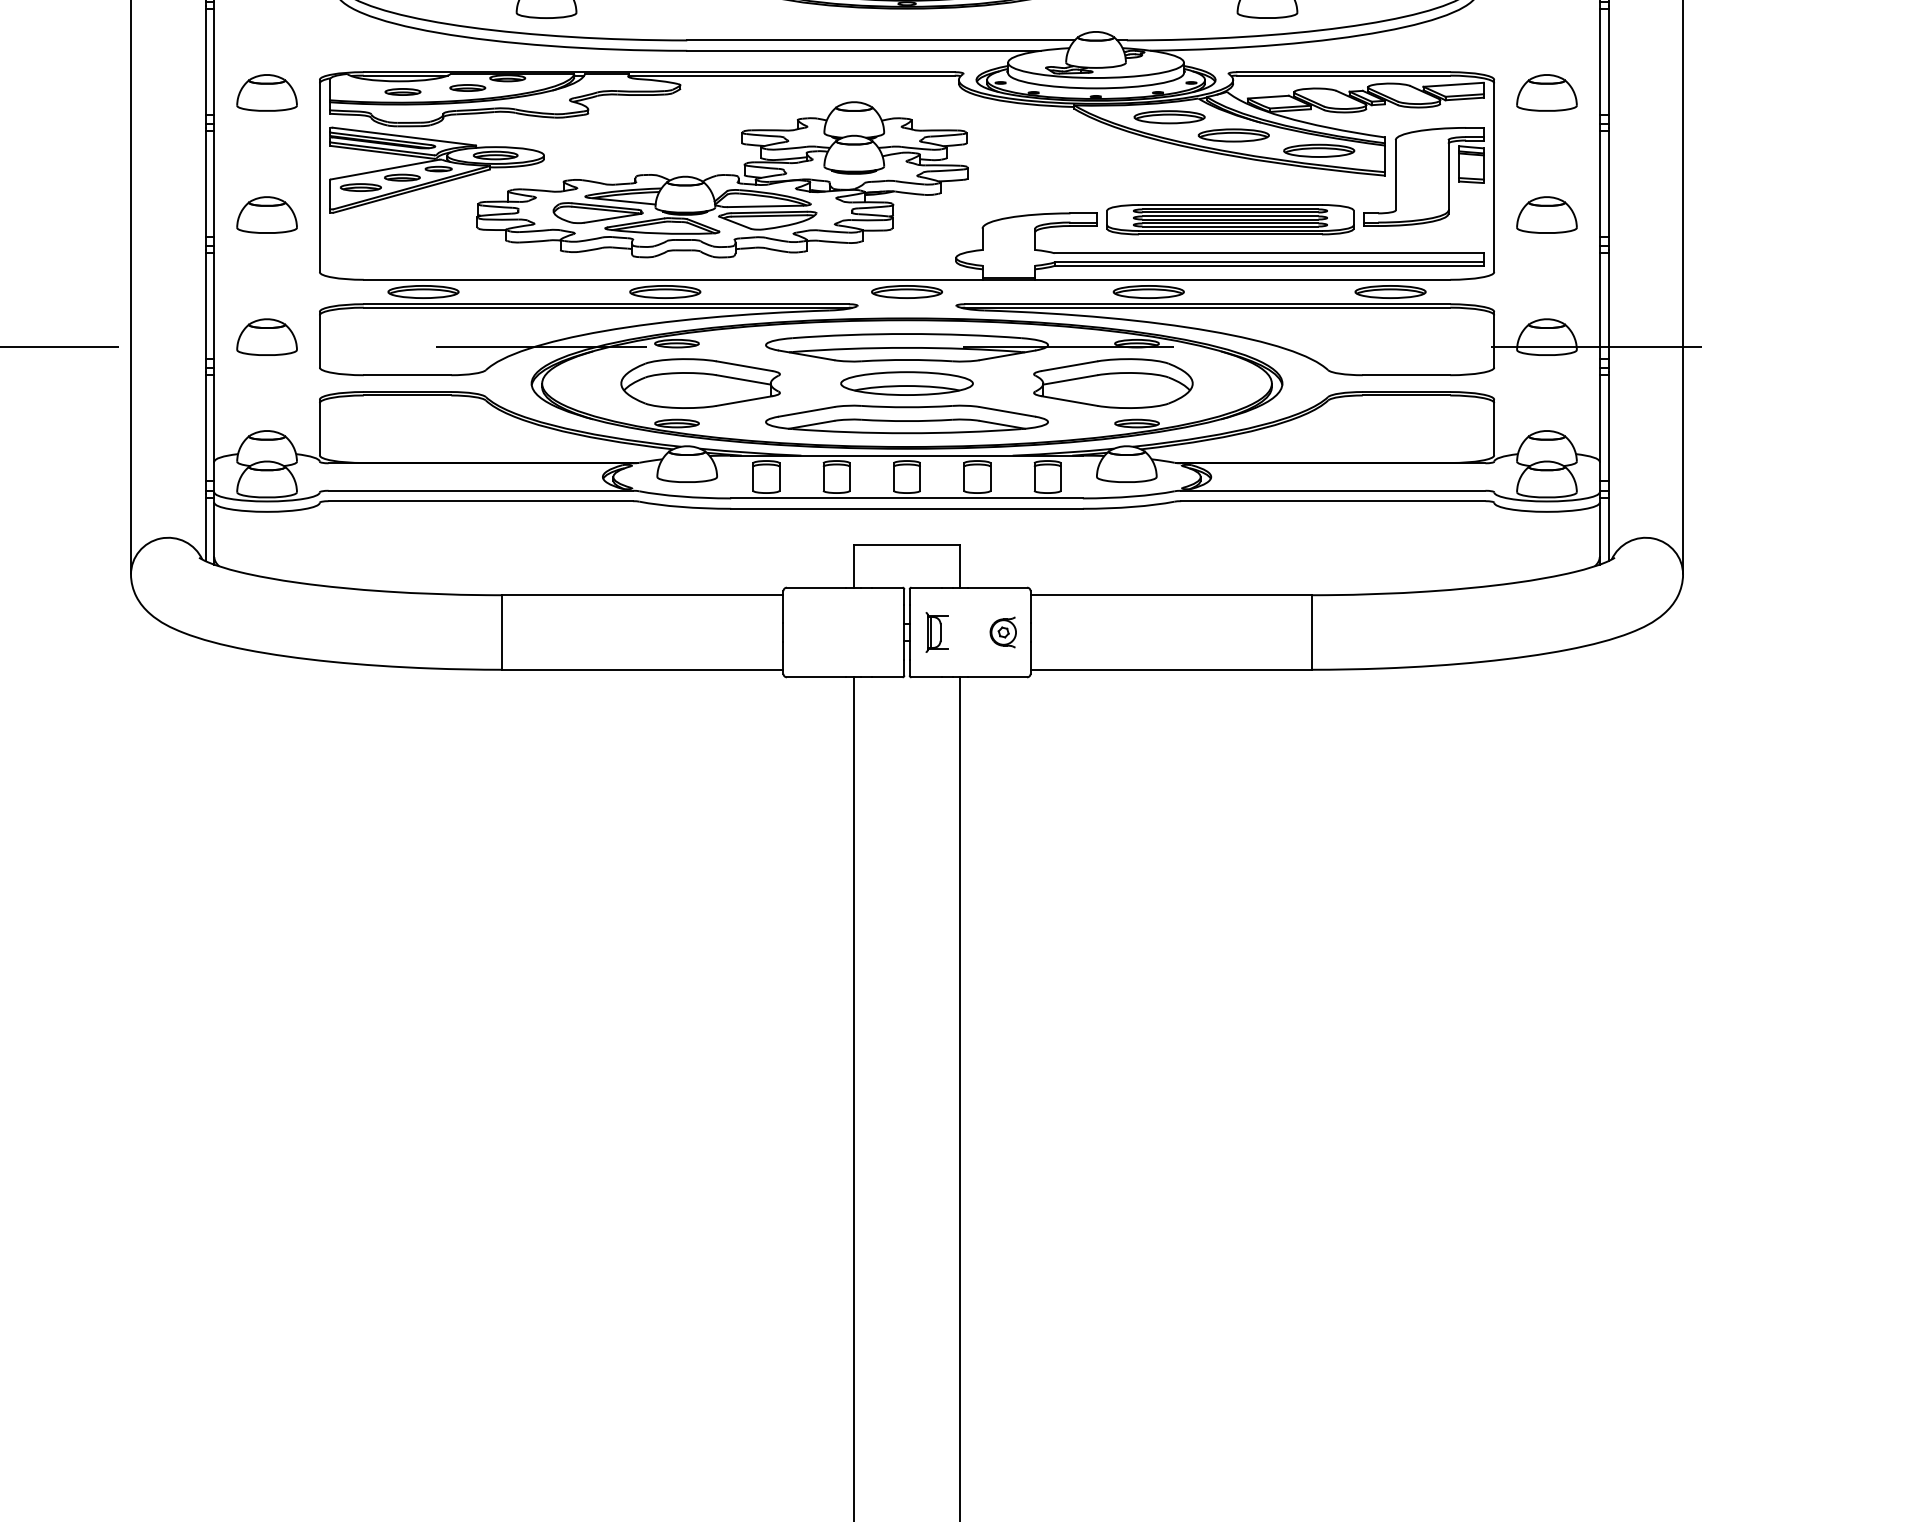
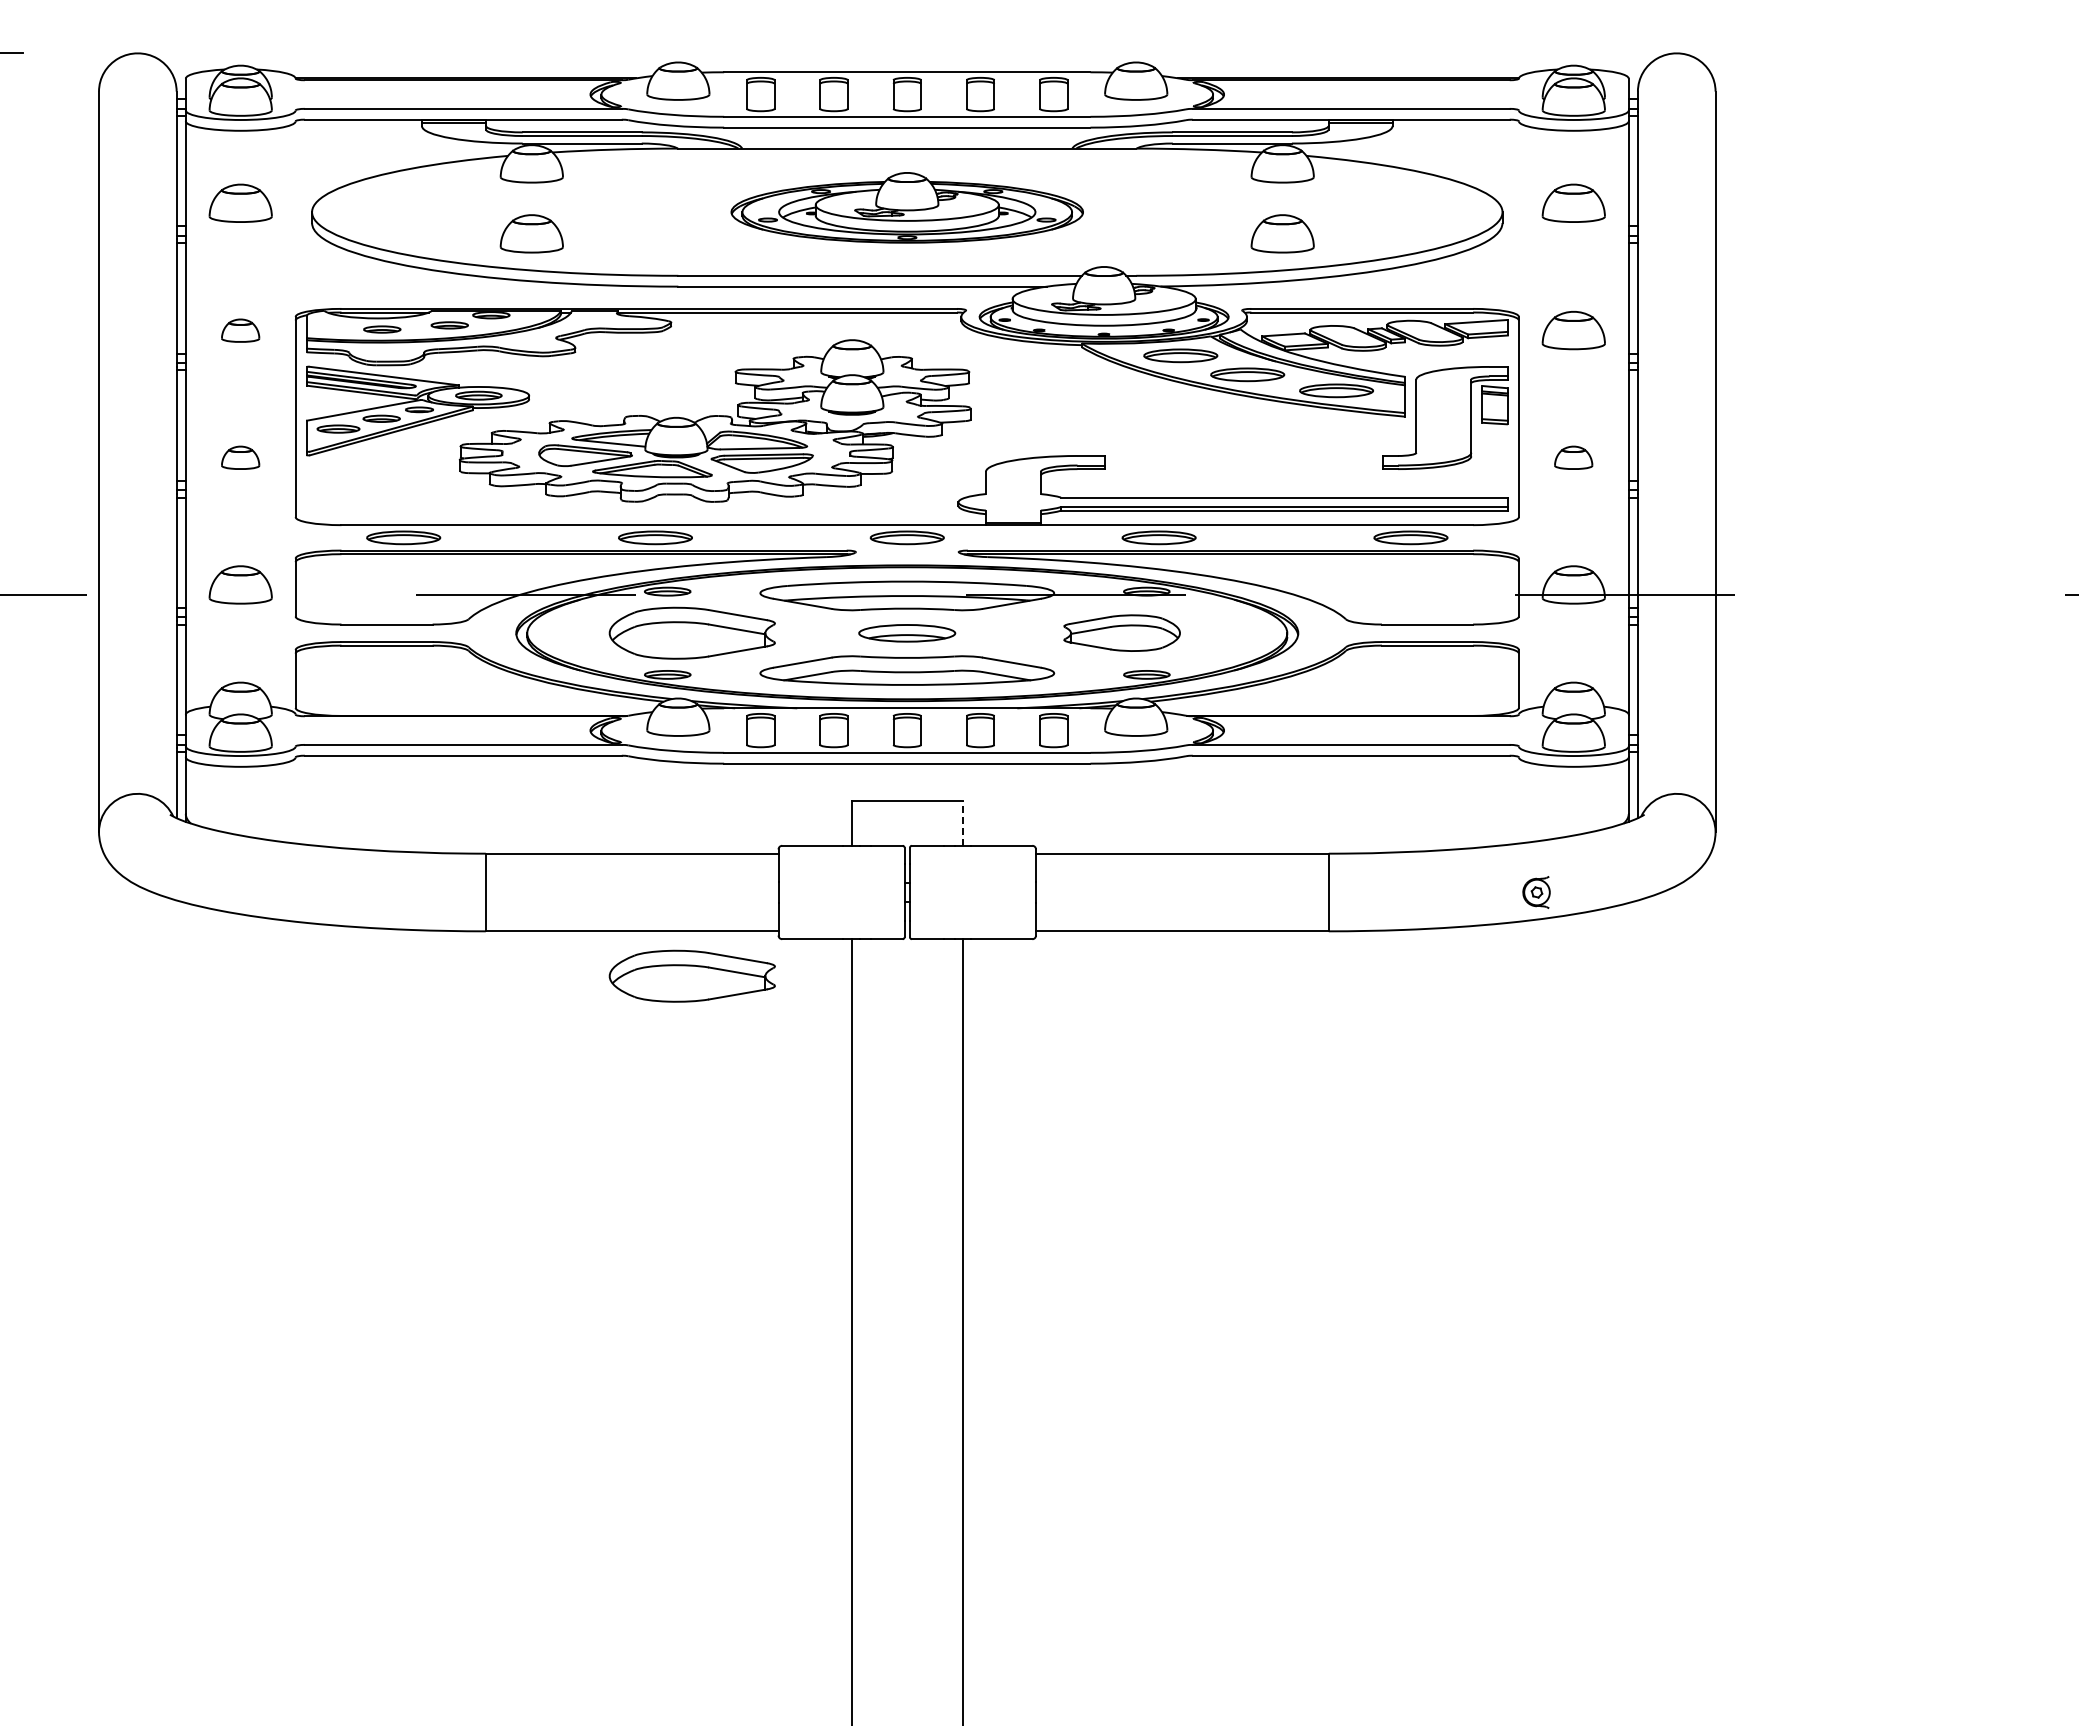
part: (266, 92) -> (240, 330), size x0.6
part: (266, 214) -> (240, 457), size x0.6
part: (1546, 214) -> (1573, 457), size x0.6
part: (1230, 219) -> (1244, 462), removed
part: (1112, 382) -> (1121, 632), size x0.7
part: (906, 383) -> (906, 633), size x0.7
line: (960, 565) -> (962, 822), solid -> dashed
part: (936, 632) -> (938, 892), removed
part: (1003, 632) -> (1536, 892), moved
part: (699, 712) -> (691, 975), added

